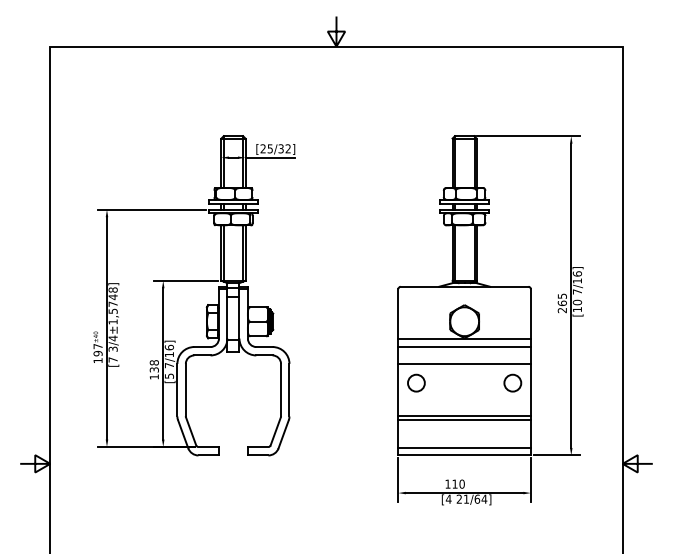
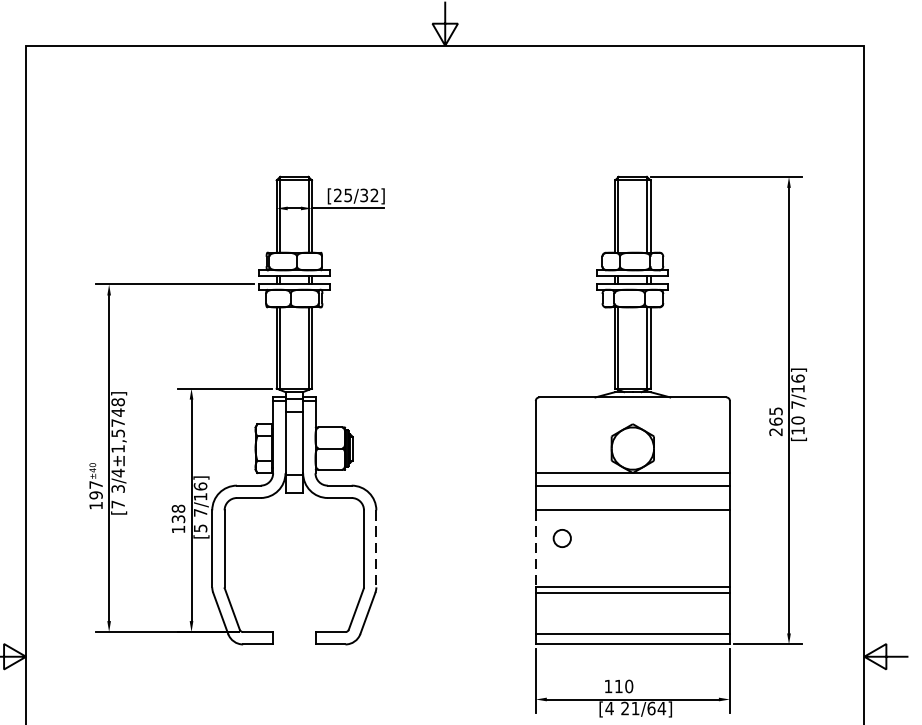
circle: (416, 382) -> (562, 537), size x0.7
circle: (512, 382) -> (702, 537), removed
line: (289, 390) -> (376, 549), solid -> dashed
line: (398, 390) -> (536, 549), solid -> dashed

